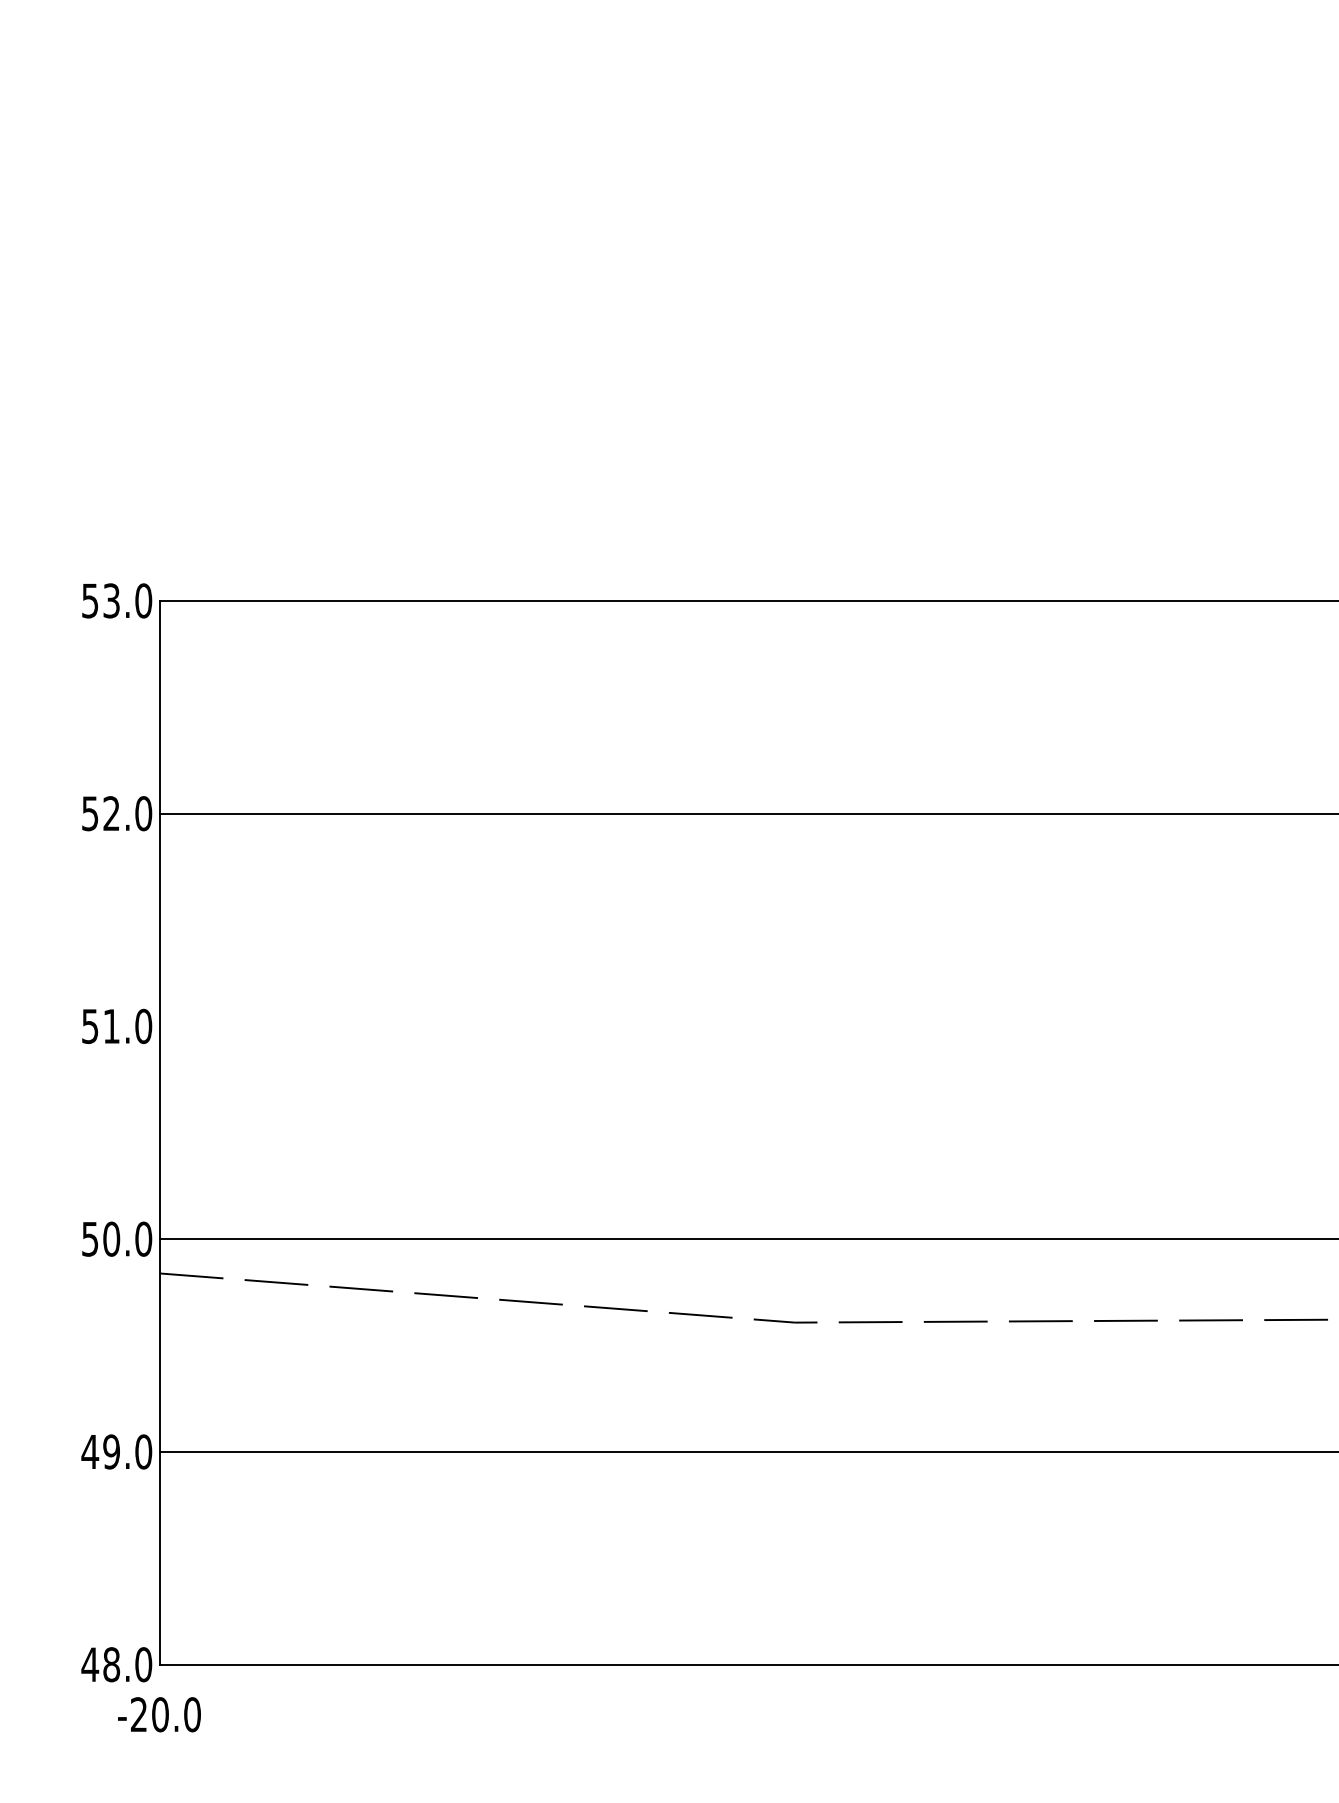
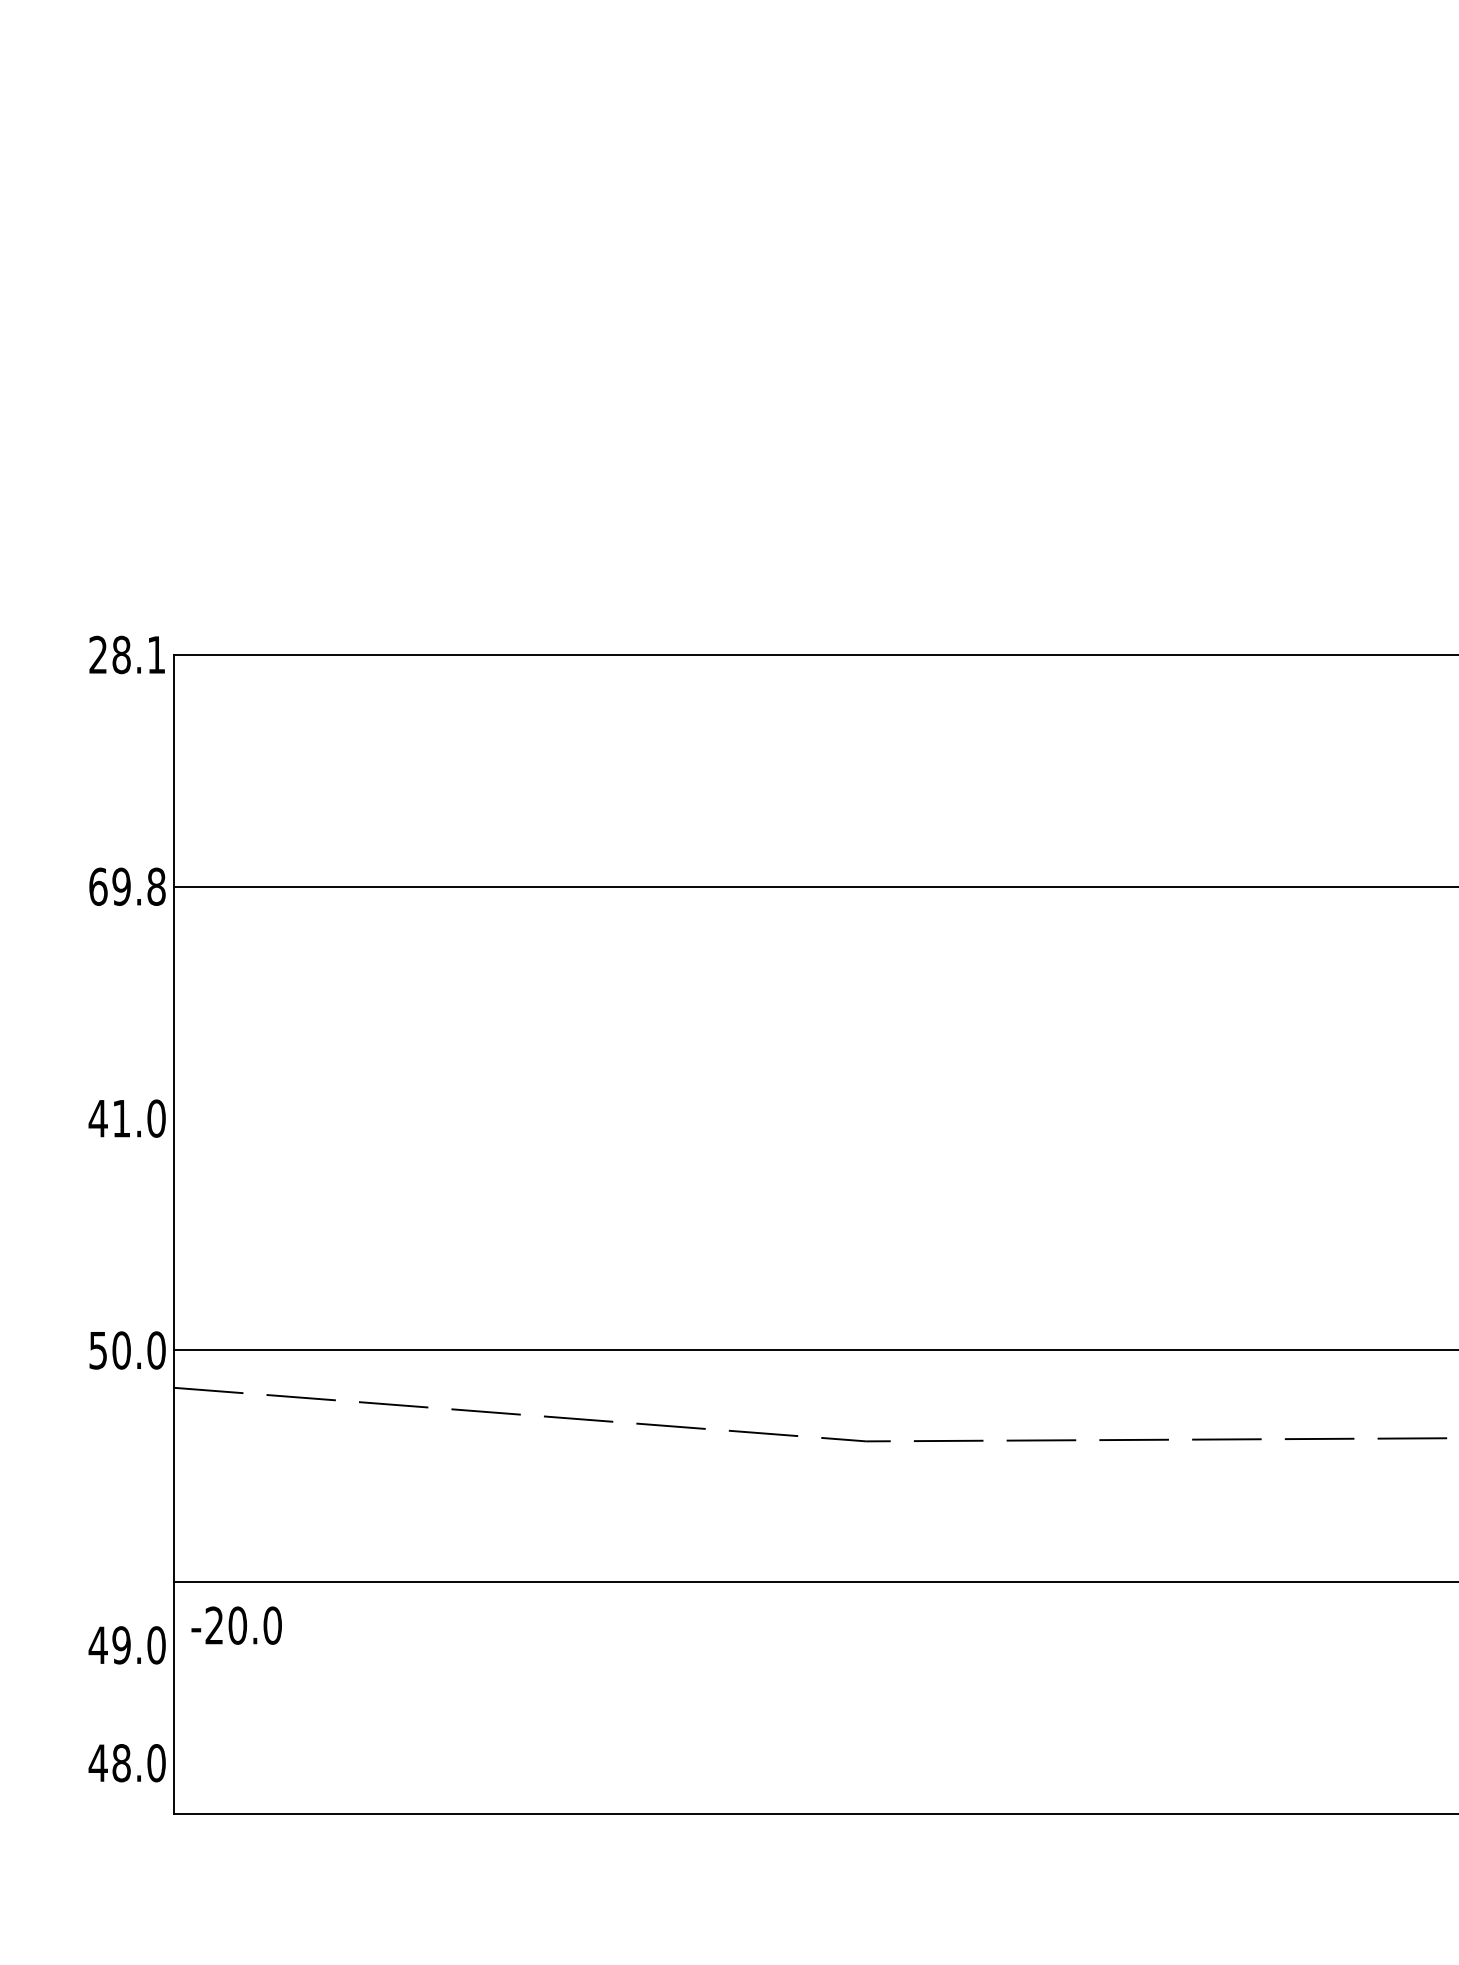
text: (117, 600) -> (127, 654), 53.0 -> 28.1
text: (117, 813) -> (127, 886), 52.0 -> 69.8
text: (89, 1026) -> (97, 1118), 51.0 -> 41.0
text: (116, 1452) -> (126, 1645), moved
text: (116, 1665) -> (126, 1763), moved
text: (159, 1714) -> (236, 1625), moved

